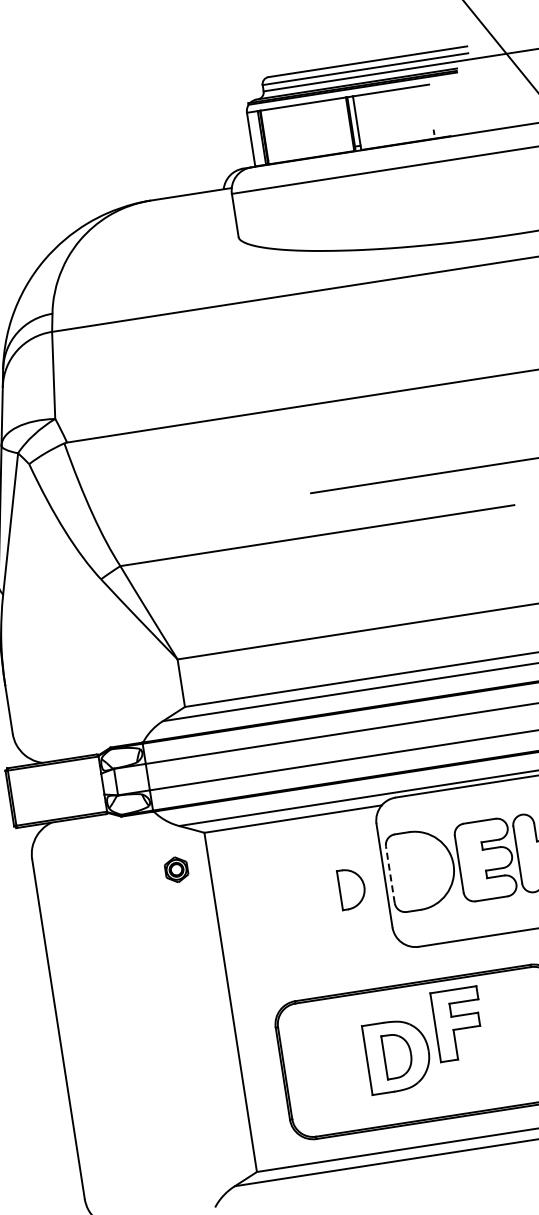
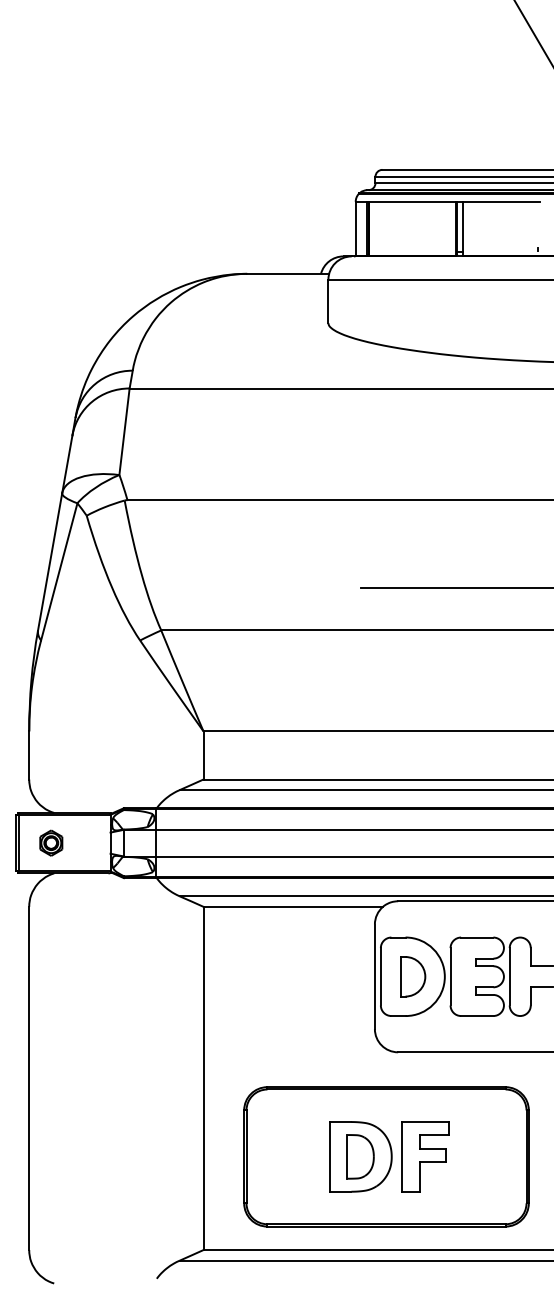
part: (176, 869) -> (51, 842), moved
line: (389, 874) -> (380, 976), dashed -> solid
part: (352, 888) -> (413, 976), moved
part: (458, 1023) -> (425, 1156), moved

